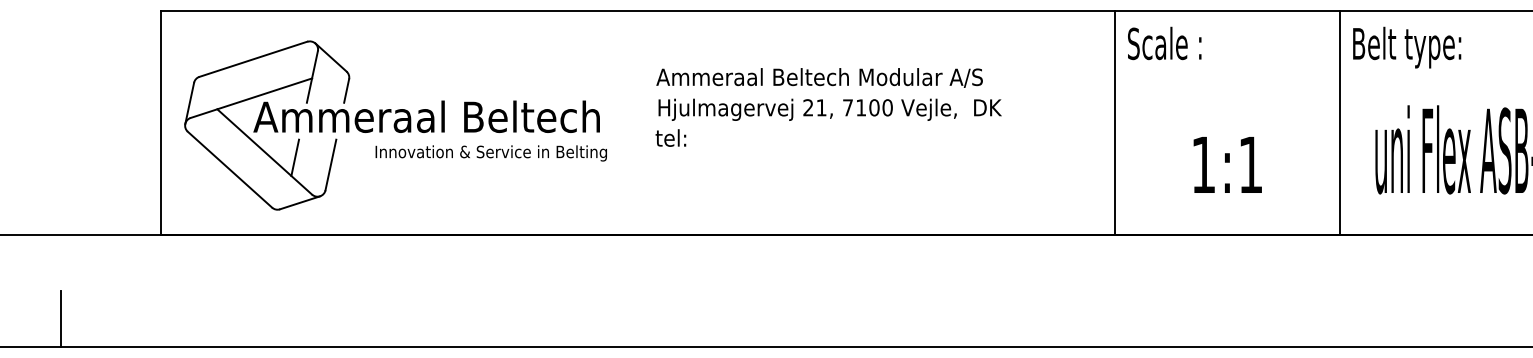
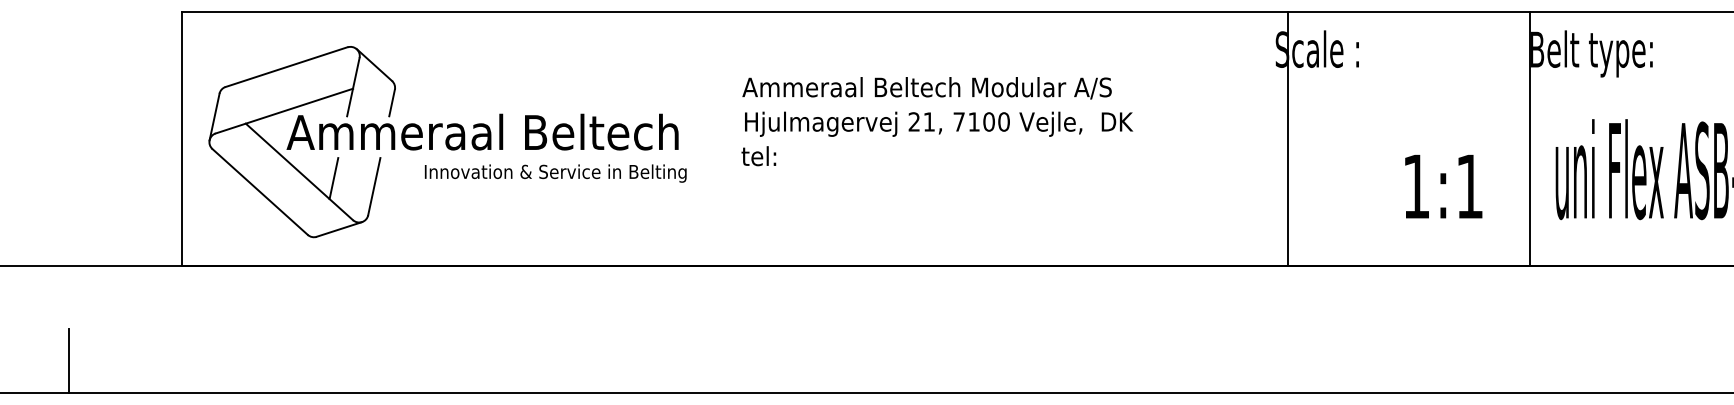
line: (1115, 122) -> (1288, 138), moved
line: (1339, 122) -> (1530, 138), moved
text: (1227, 164) -> (1443, 186), moved

